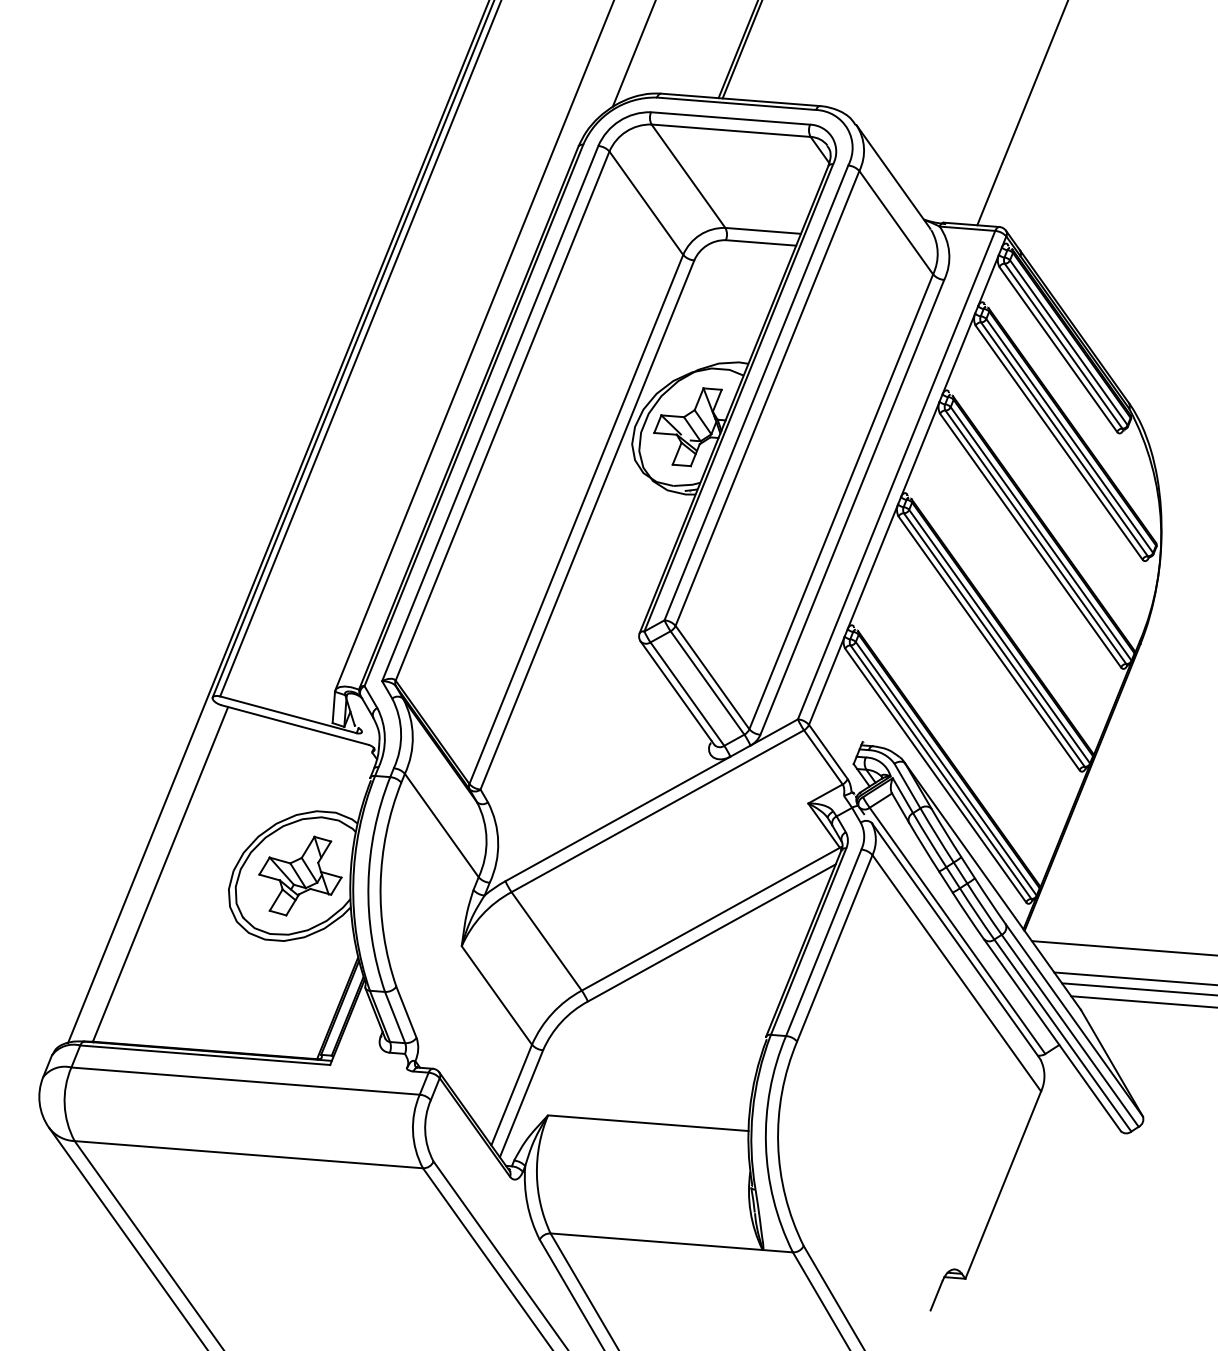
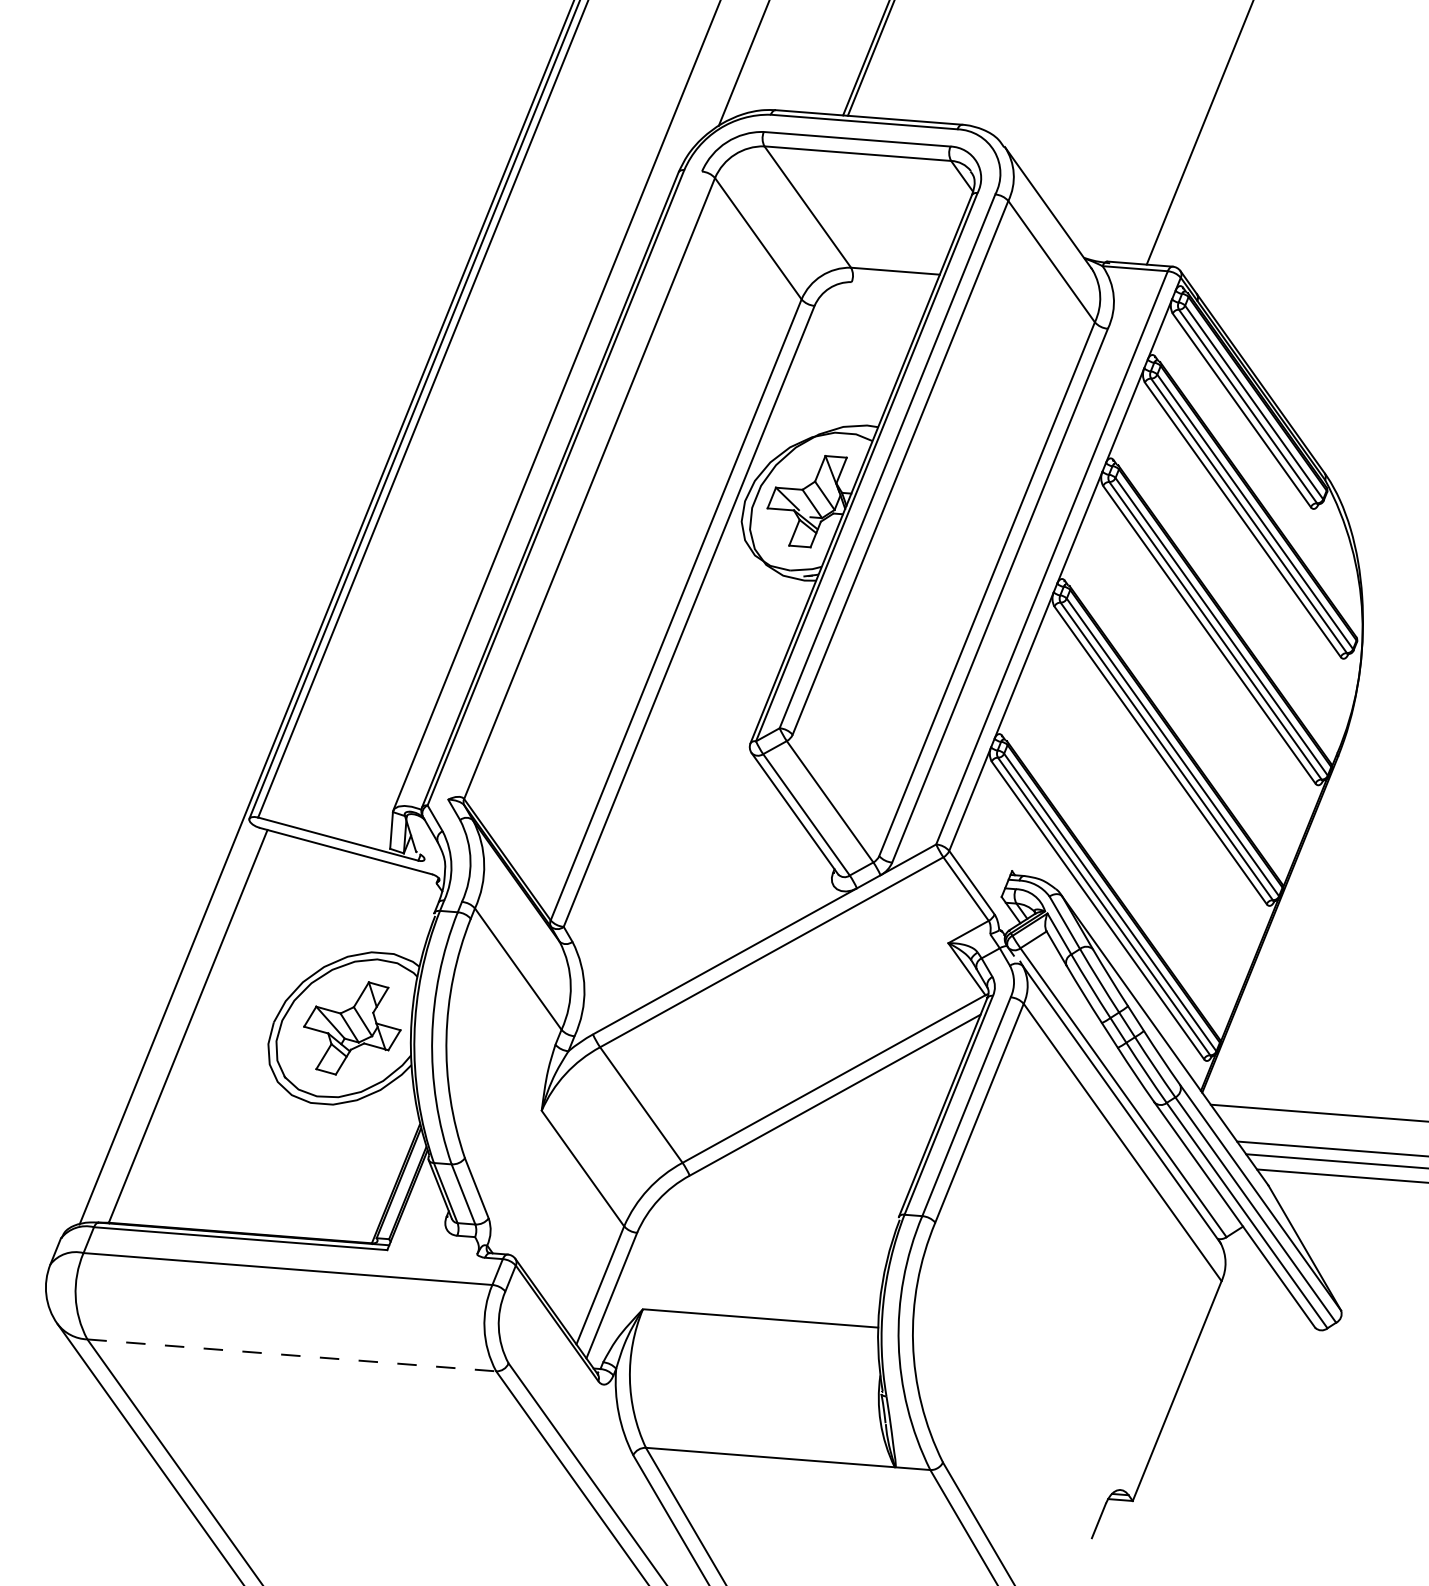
line: (760, 242) -> (892, 284), removed
line: (490, 413) -> (575, 485), removed
line: (712, 677) -> (835, 795), removed
line: (248, 1154) -> (291, 1355), solid -> dashed

